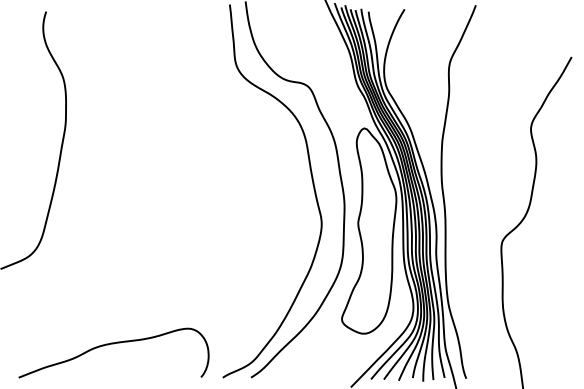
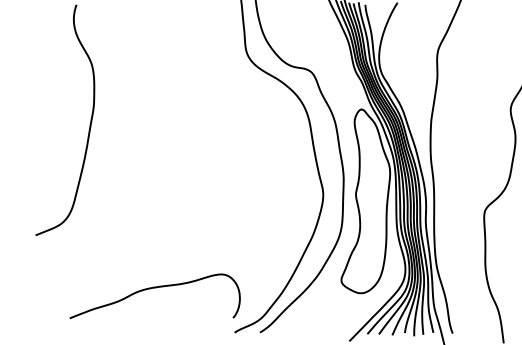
curve: (113, 344) -> (154, 288), moved

